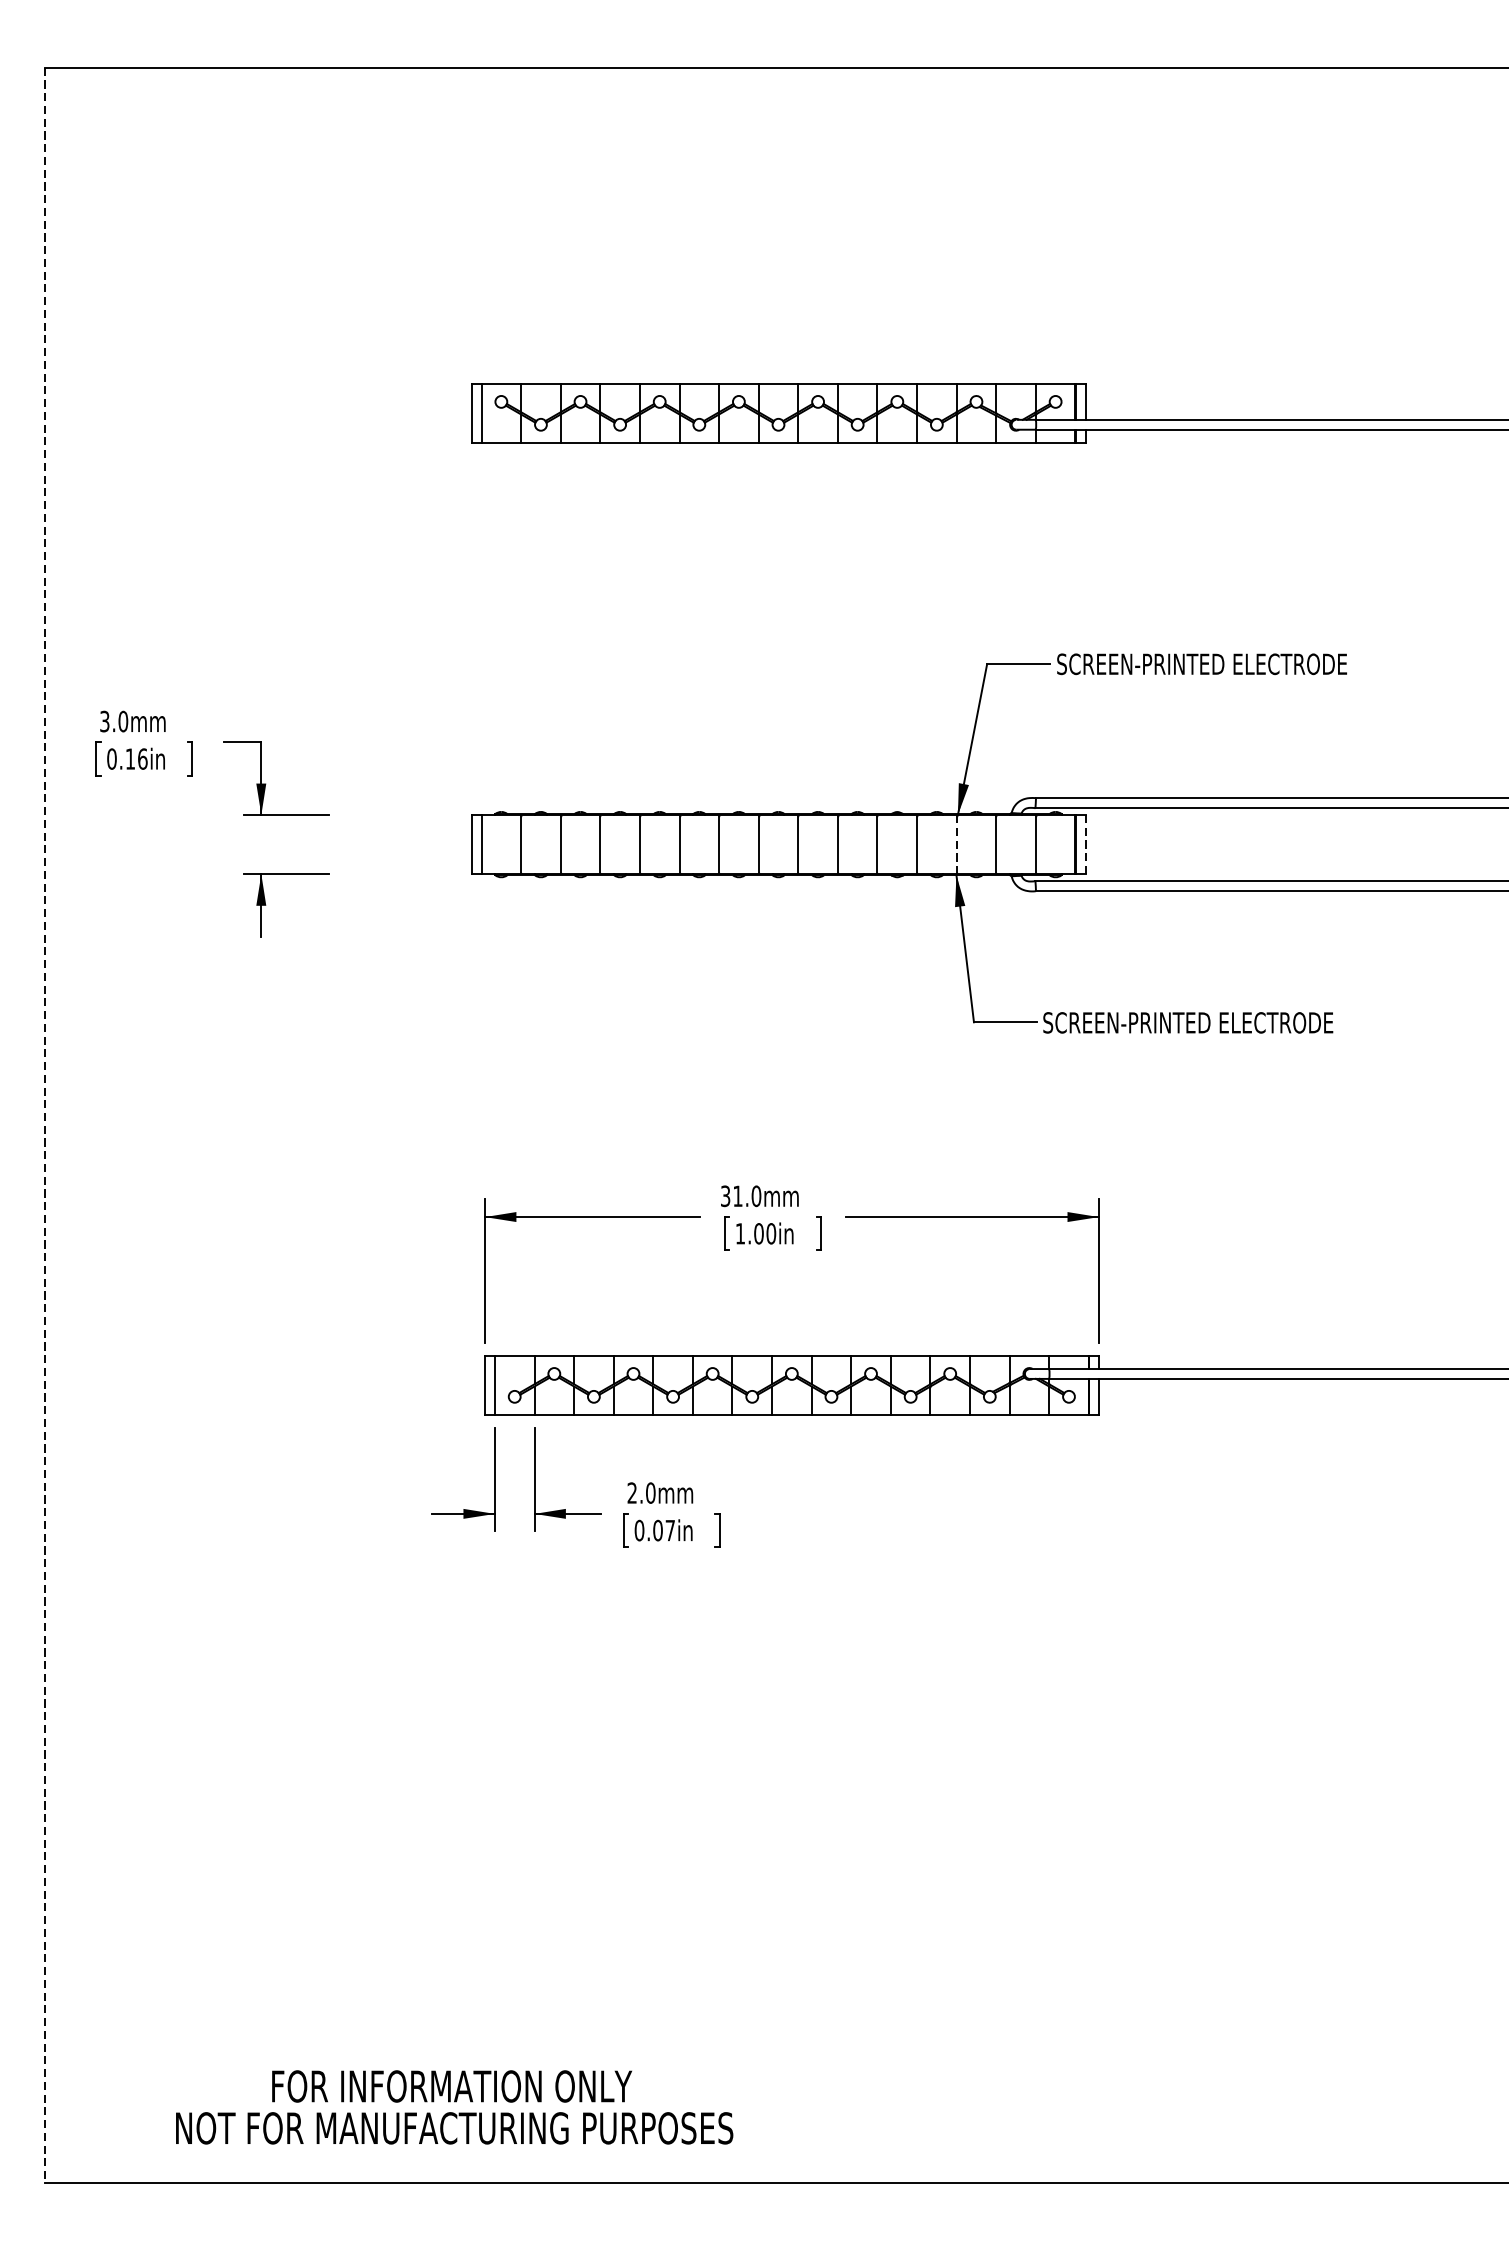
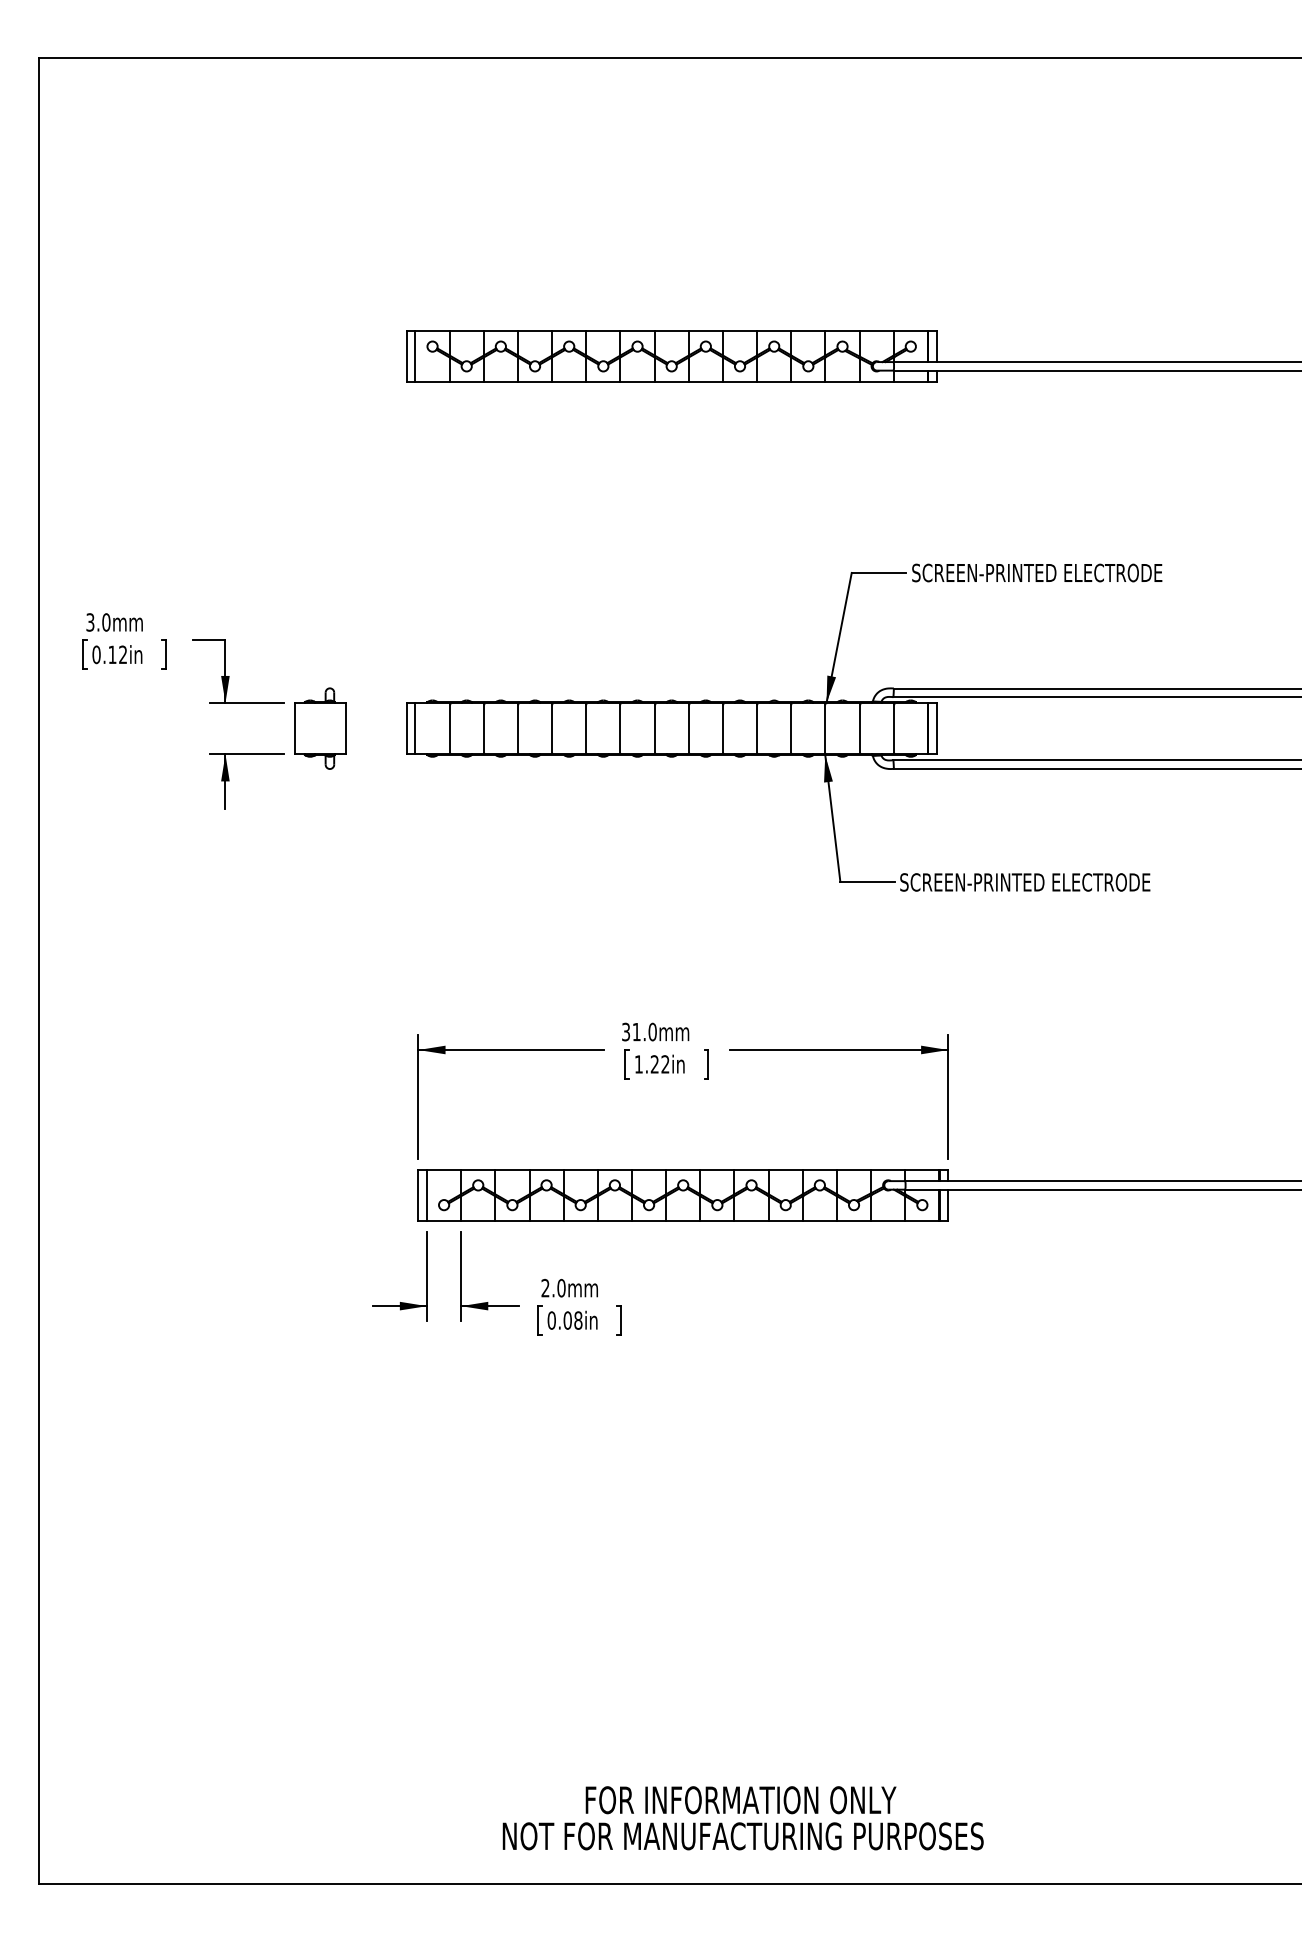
text: (143, 758) -> (123, 654), 0.16in -> 0.12in
part: (371, 844) -> (320, 728), added
line: (956, 844) -> (825, 728), dashed -> solid
line: (1085, 844) -> (936, 728), dashed -> solid
line: (44, 1124) -> (38, 970), dashed -> solid
text: (764, 1233) -> (659, 1064), 1.00in -> 1.22in
text: (670, 1530) -> (578, 1320), 0.07in -> 0.08in
text: (453, 2107) -> (742, 1818), moved

